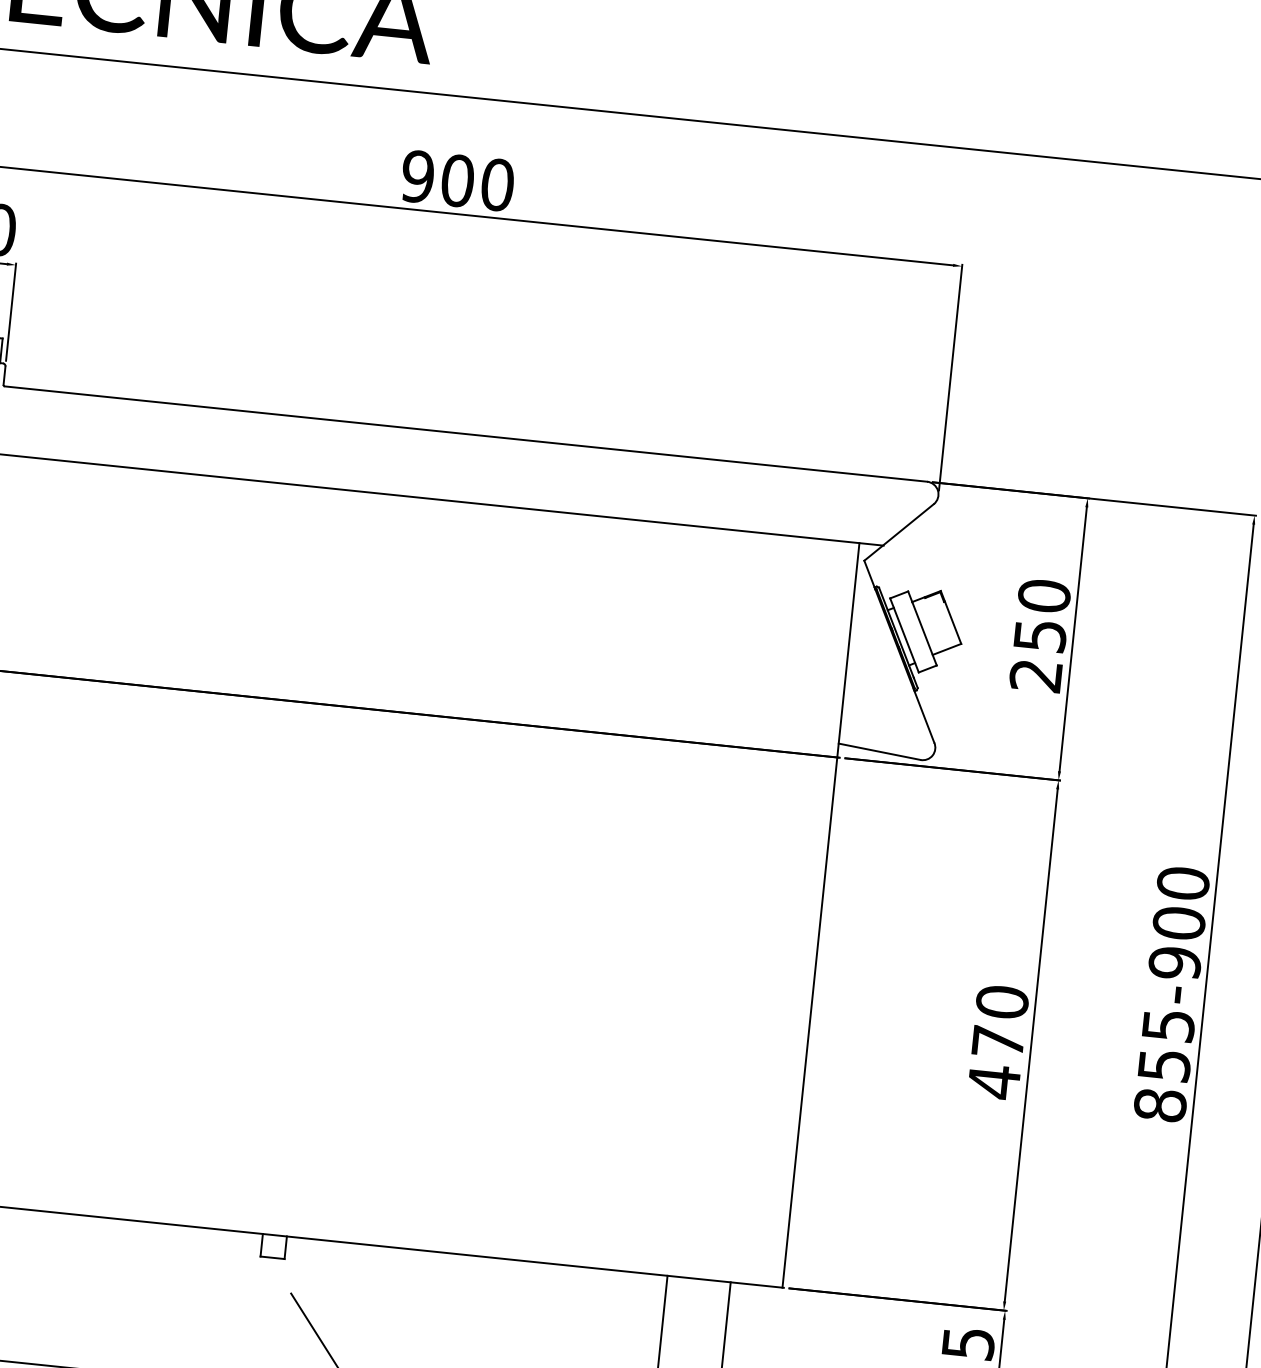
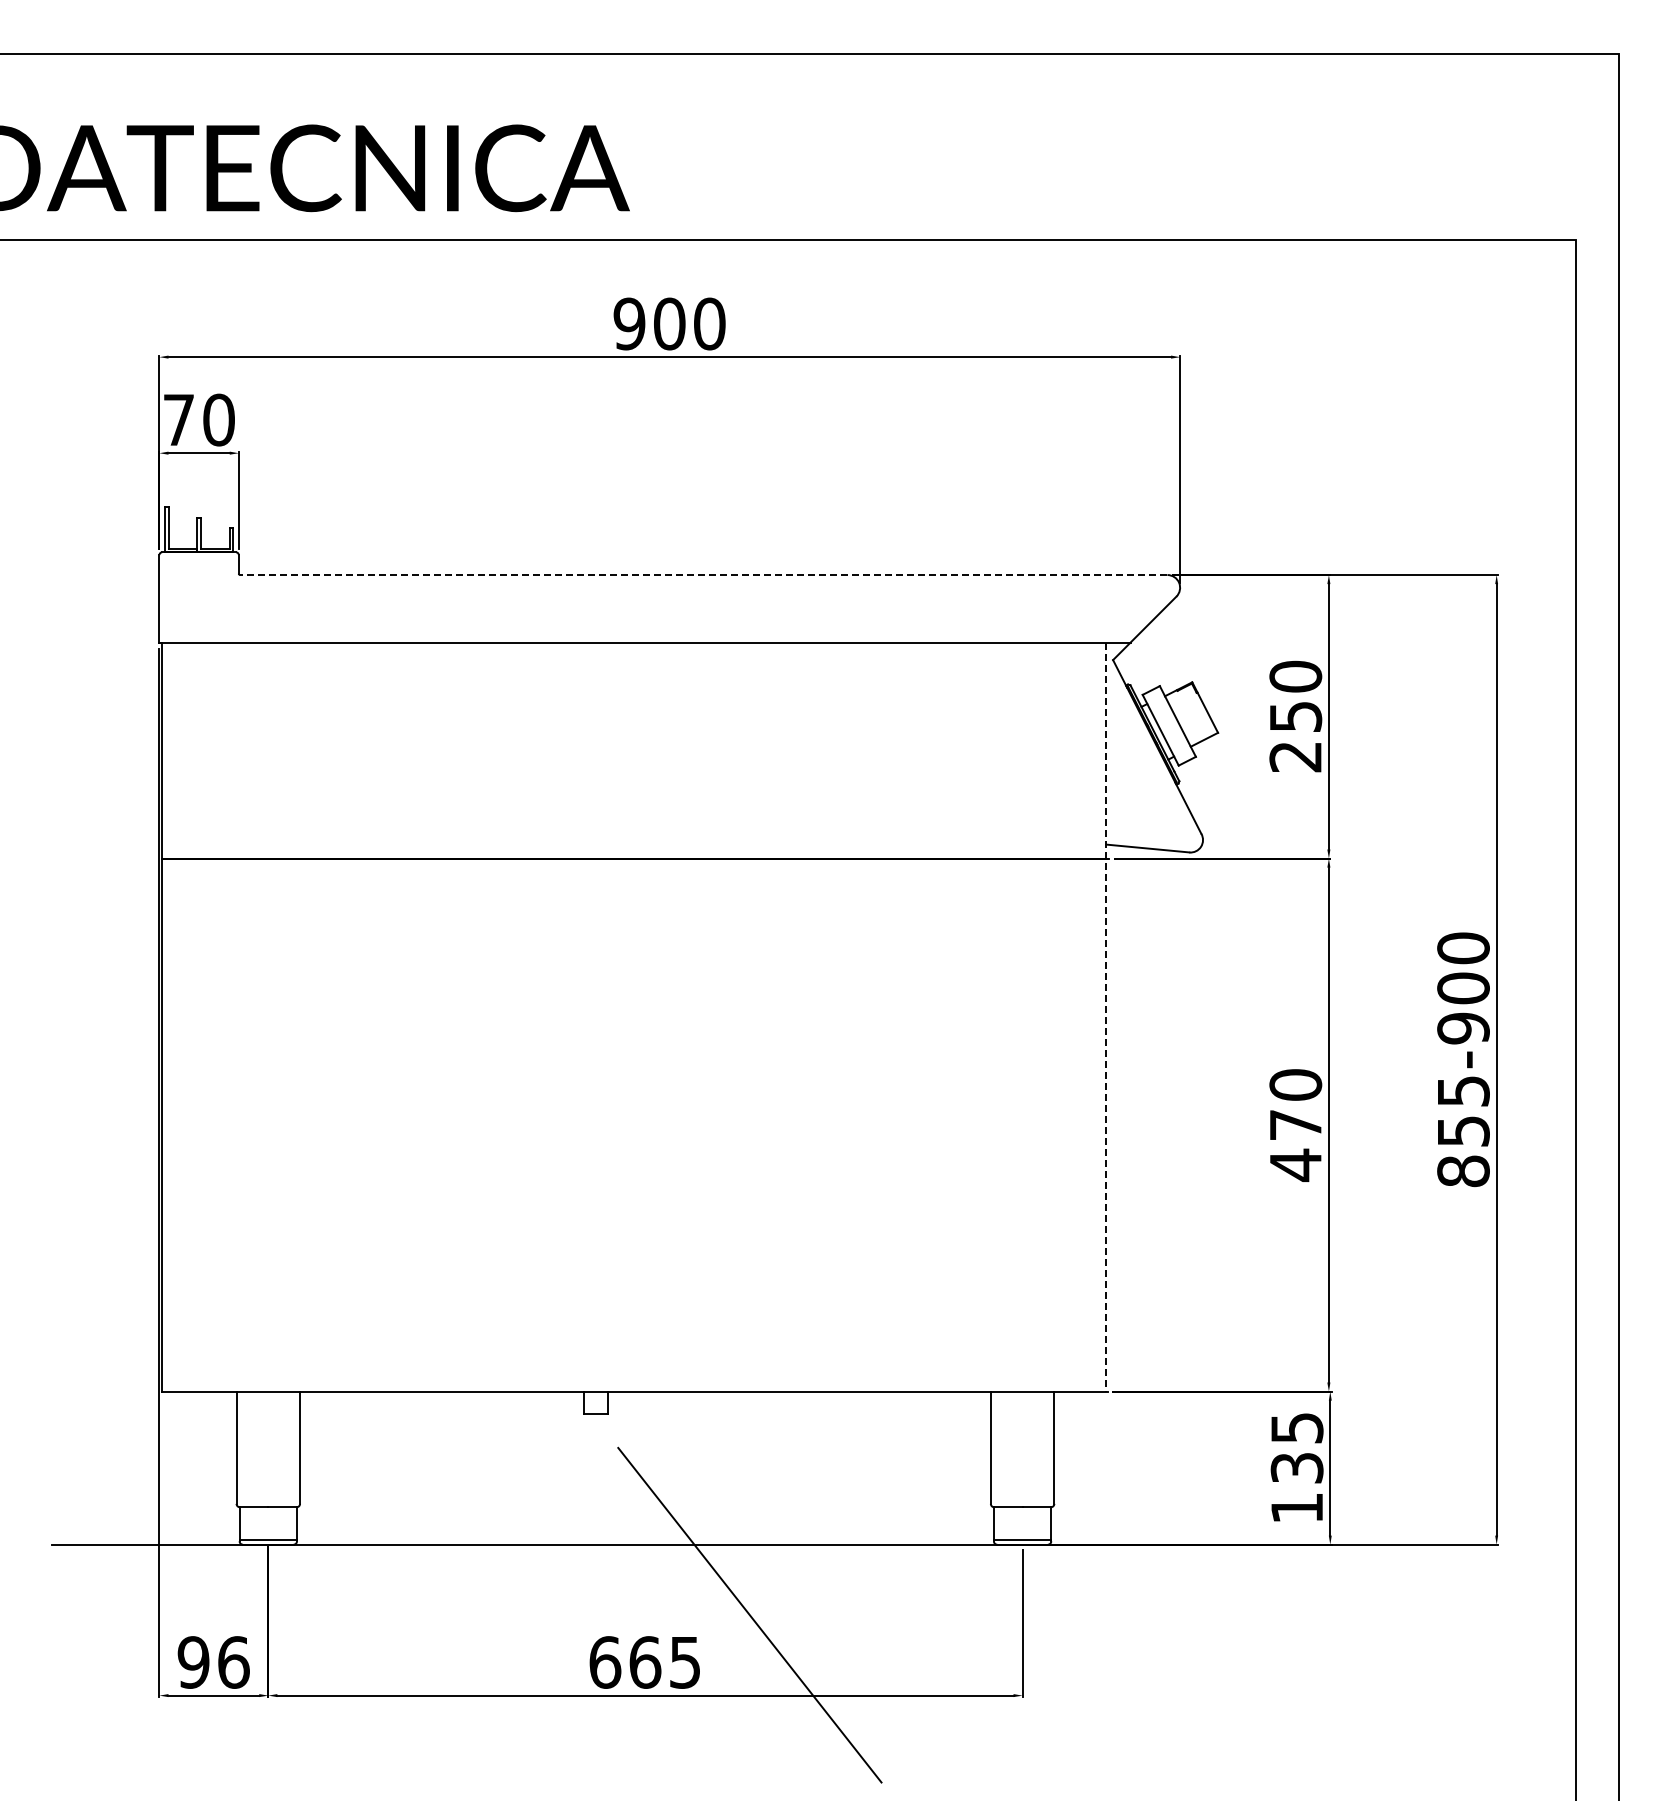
line: (465, 434) -> (703, 575), solid -> dashed
line: (821, 915) -> (1106, 1017), solid -> dashed

